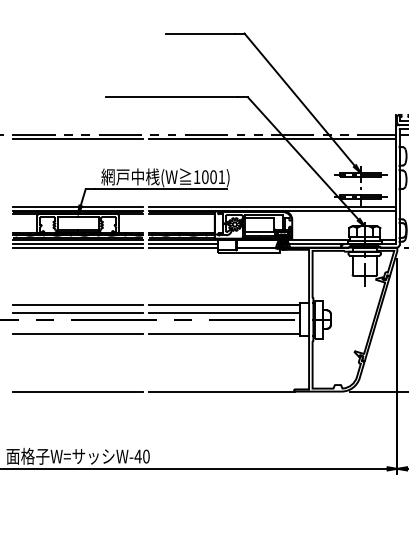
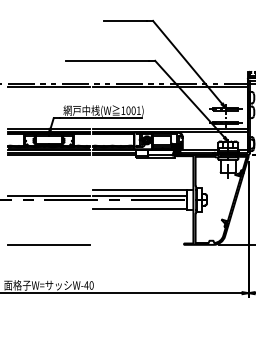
line: (77, 304) -> (48, 190), removed
line: (77, 333) -> (48, 208), removed
line: (221, 391) -> (138, 244), removed

